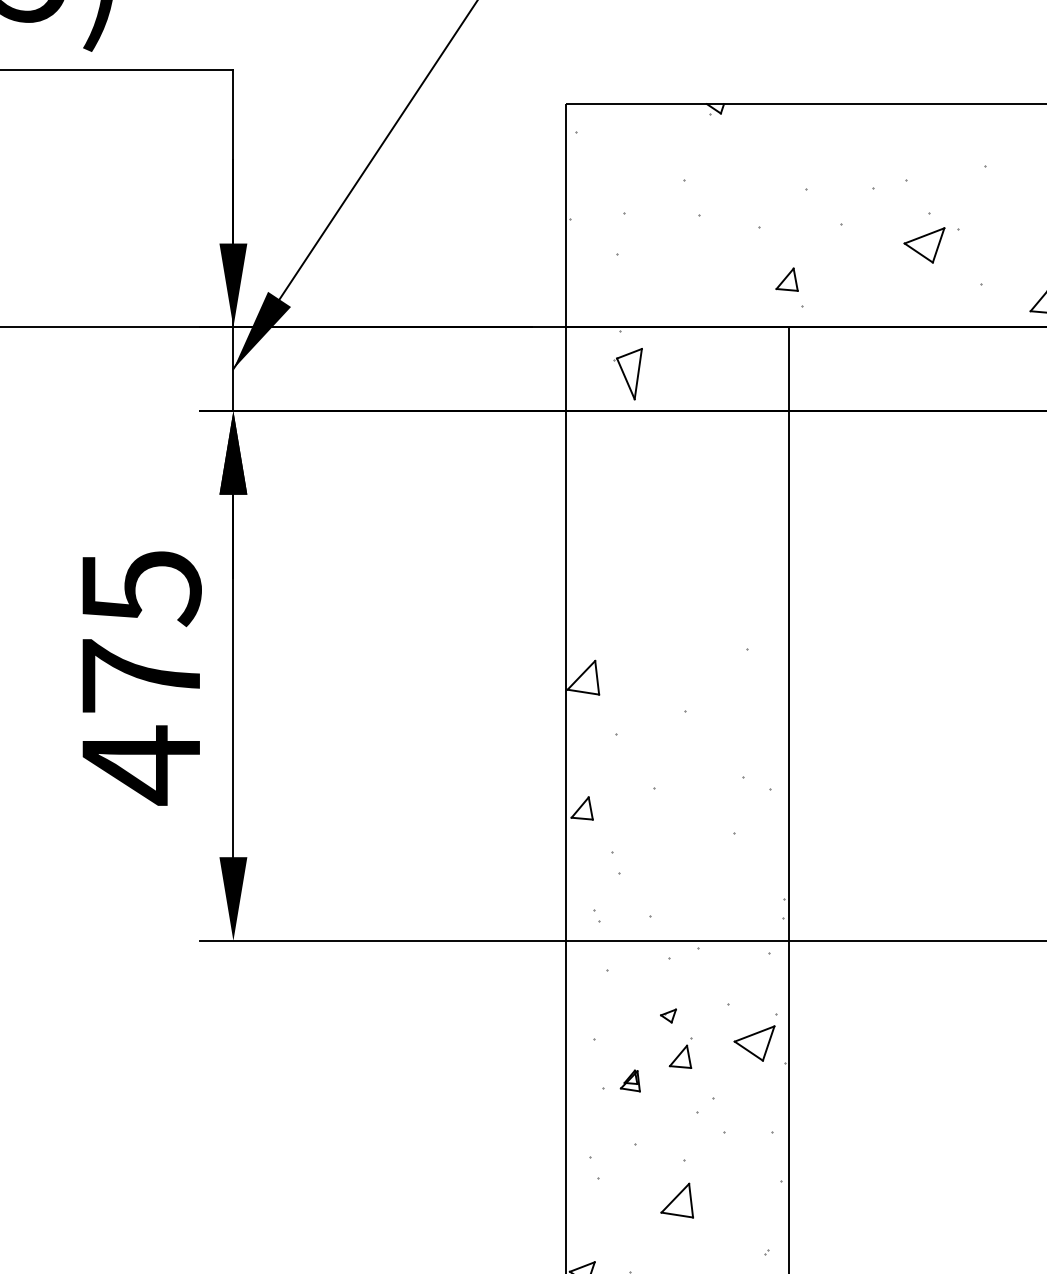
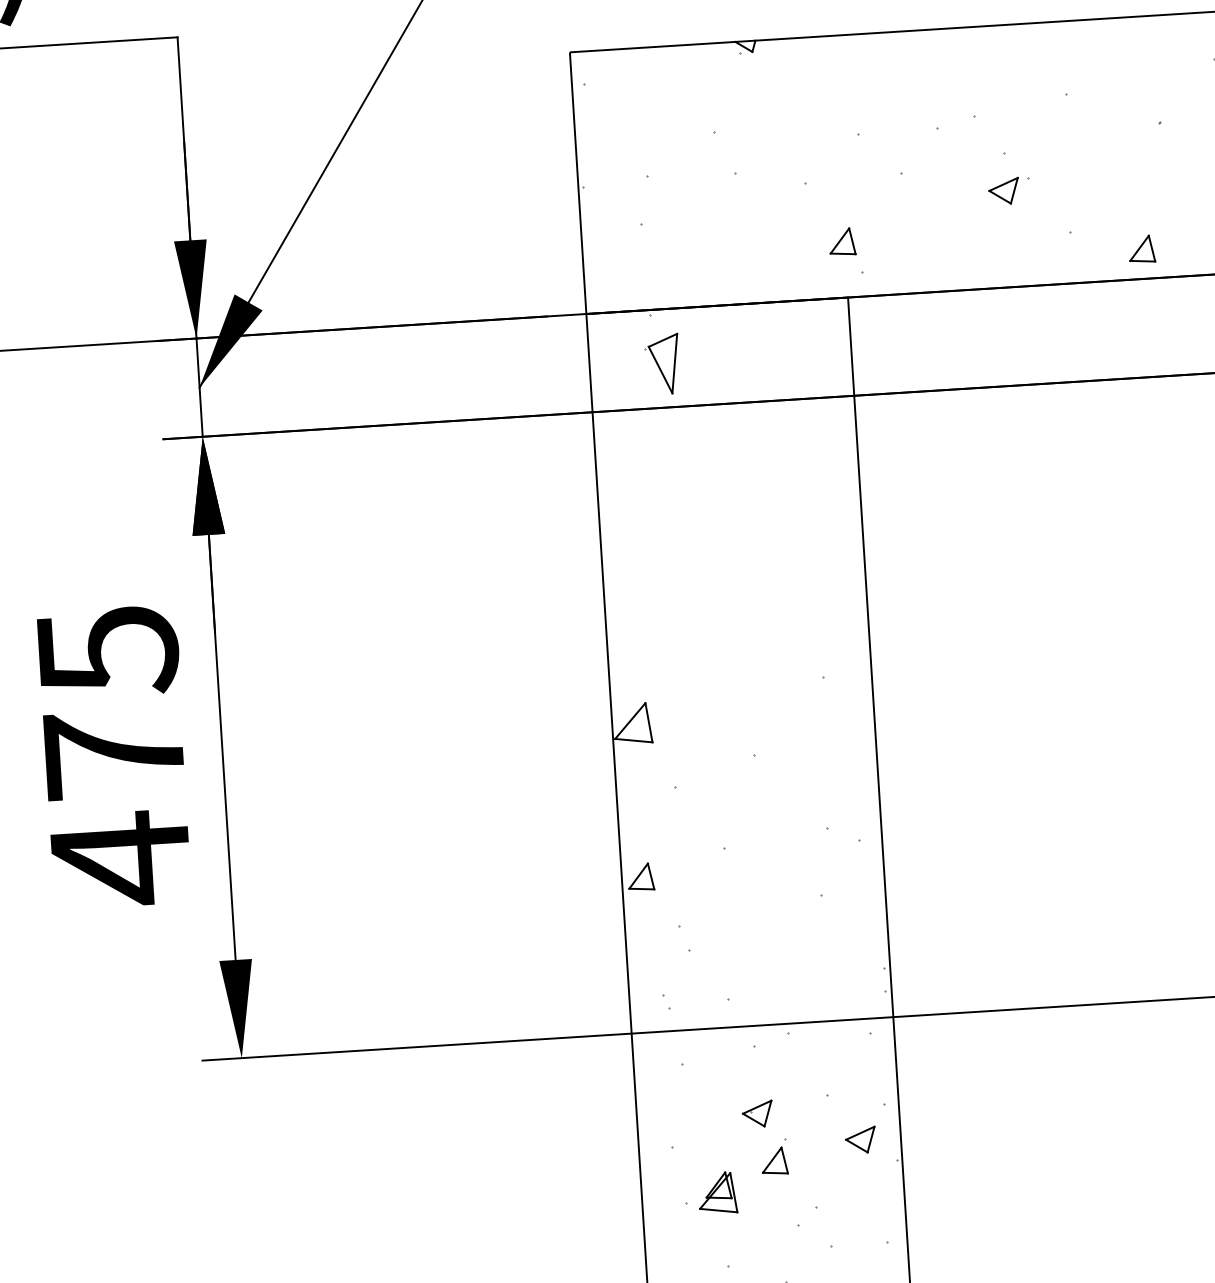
part: (931, 245) -> (1009, 191), size x0.62
part: (668, 1015) -> (757, 1113), size x1.67
part: (754, 1043) -> (860, 1140), size x0.62
part: (630, 1080) -> (717, 1192), size x1.67

